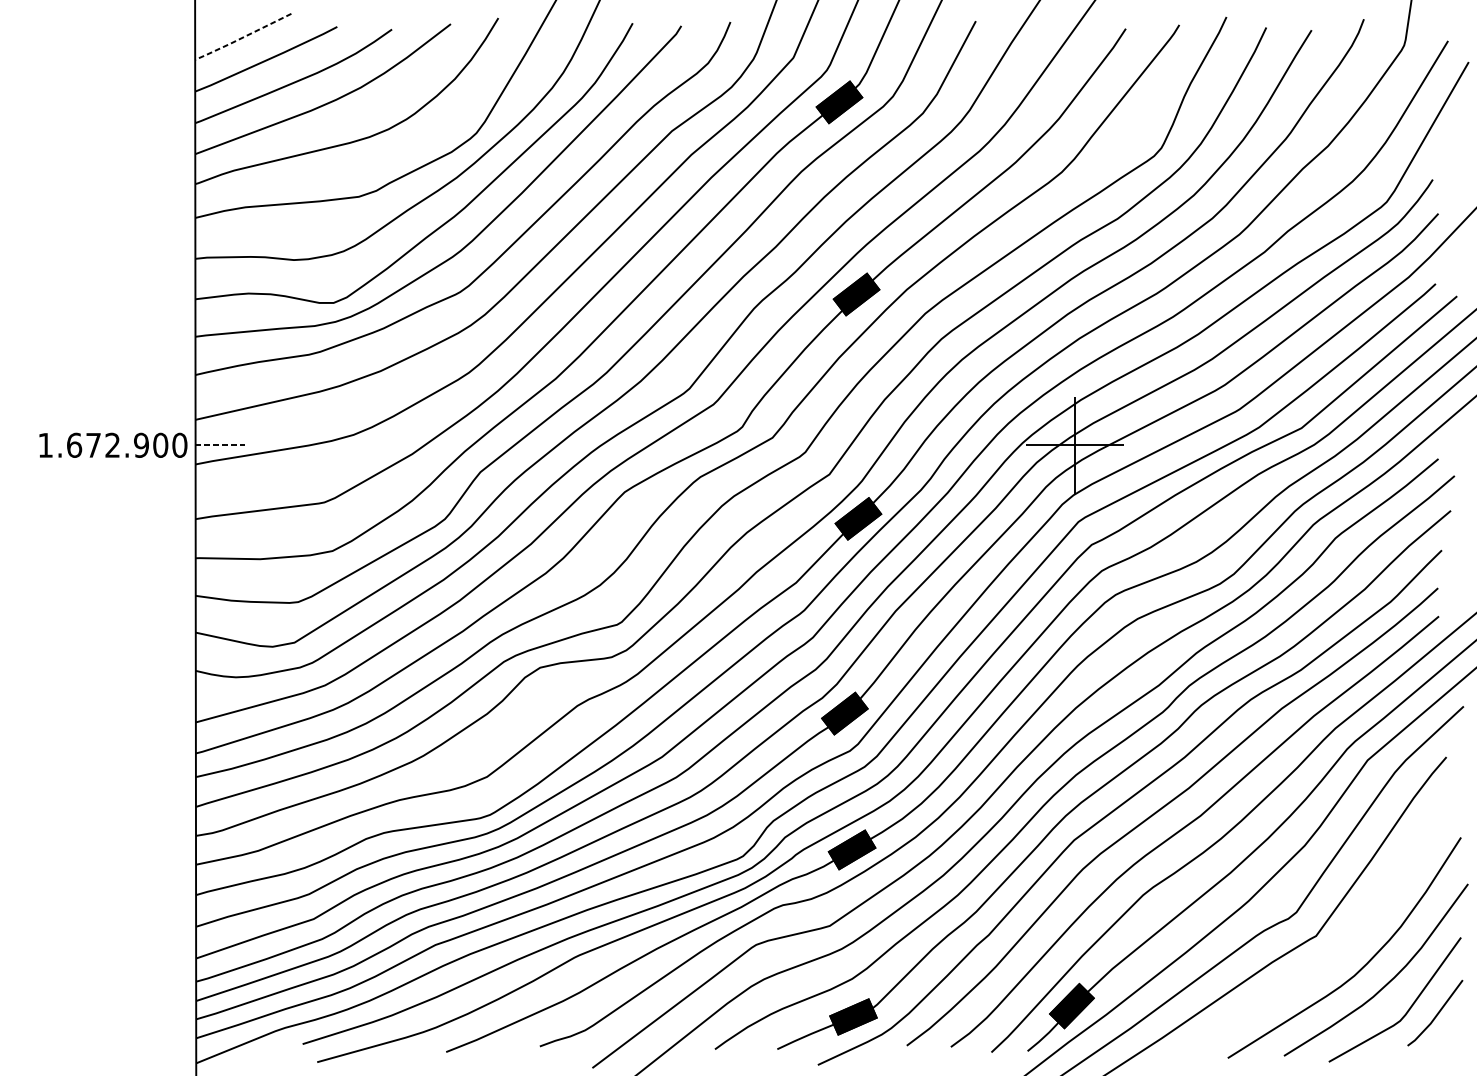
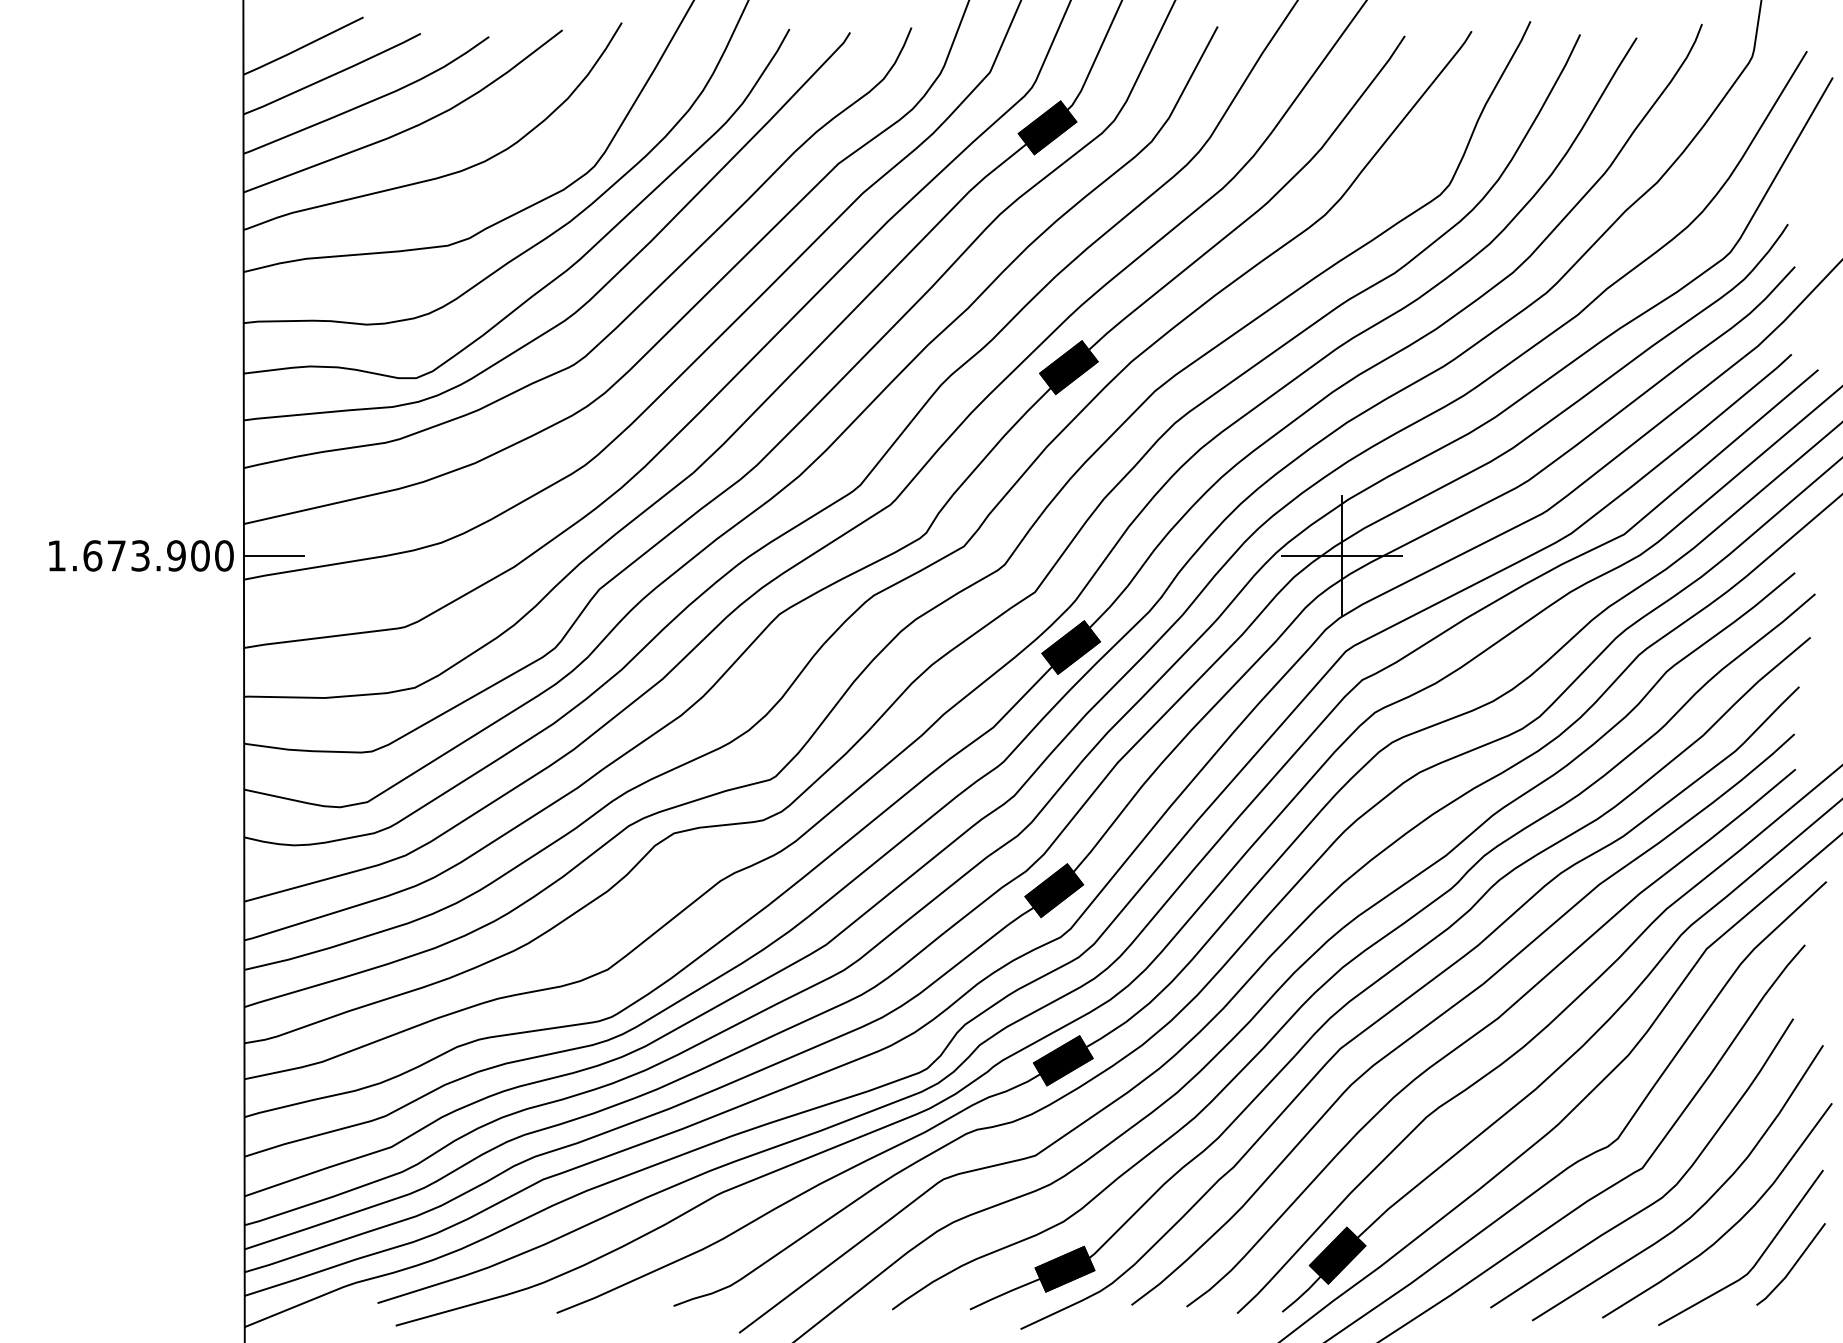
line: (242, 37) -> (302, 47), dashed -> solid
text: (112, 445) -> (140, 555), 1.672.900 -> 1.673.900
line: (220, 445) -> (275, 555), dashed -> solid
curve: (1337, 953) -> (1668, 1190), added

